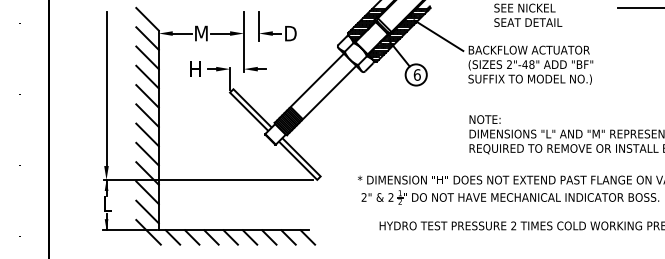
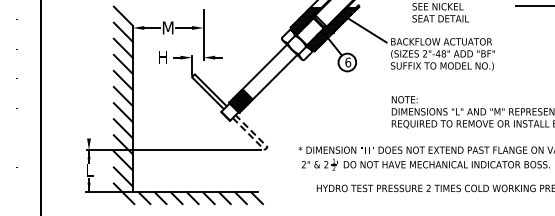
part: (277, 25) -> (231, 21), removed
line: (107, 89) -> (89, 74), removed
line: (319, 178) -> (266, 148), solid -> dashed

